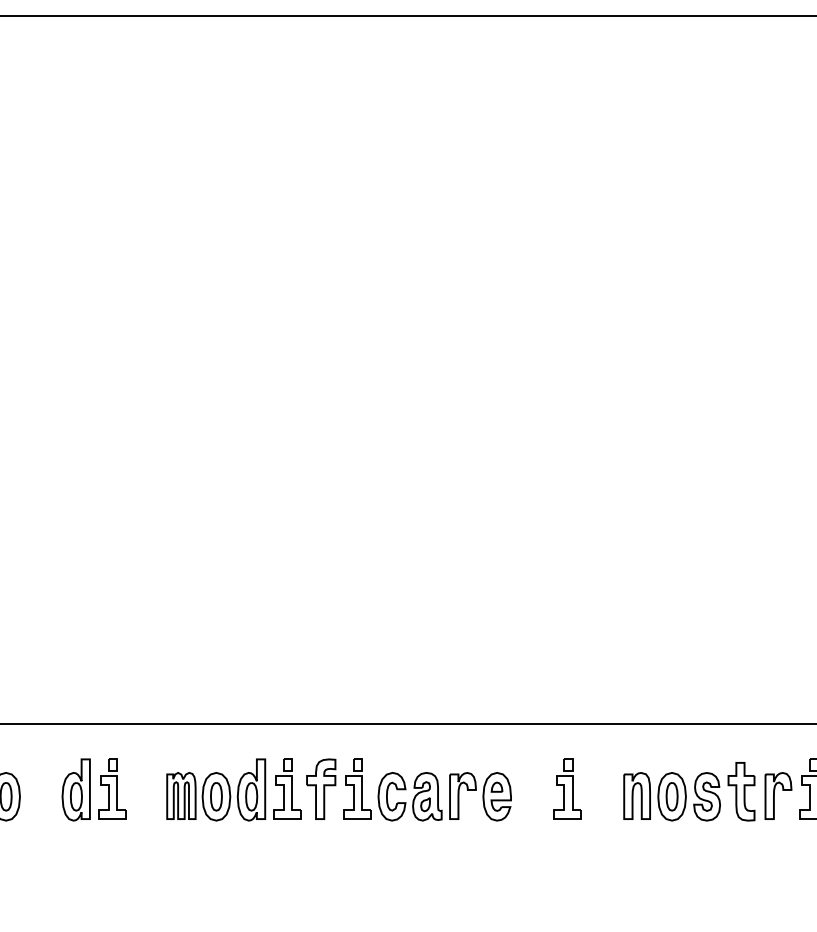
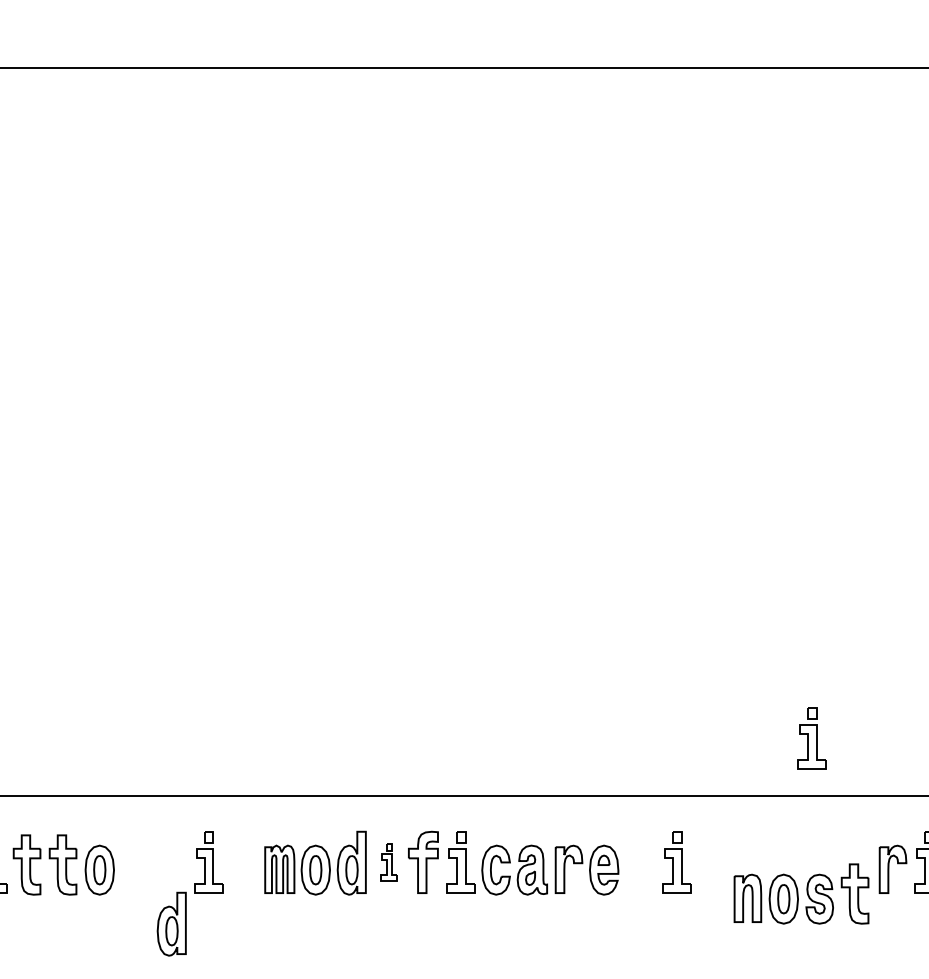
part: (699, 668) -> (811, 738), added
part: (75, 789) -> (171, 923), moved
part: (287, 789) -> (388, 862), size x0.6
part: (689, 791) -> (801, 893), moved

